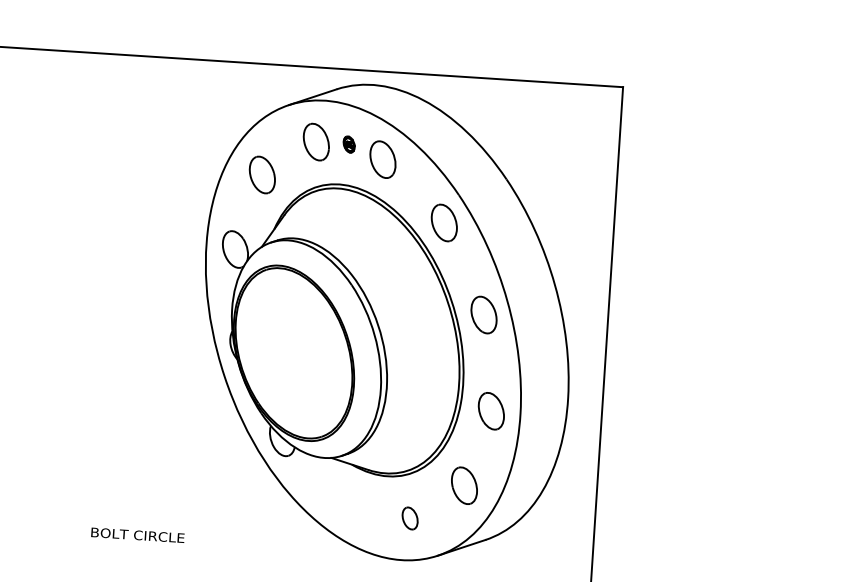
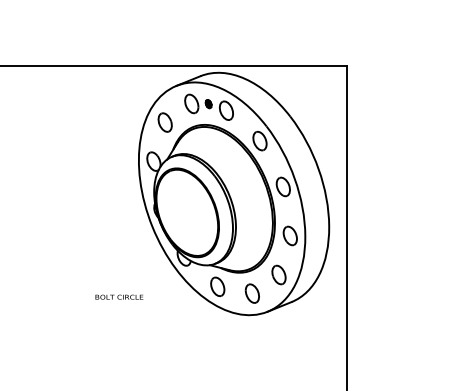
part: (343, 500) -> (217, 286), added
part: (408, 518) -> (251, 293), size x1.67
text: (138, 533) -> (119, 296), moved

